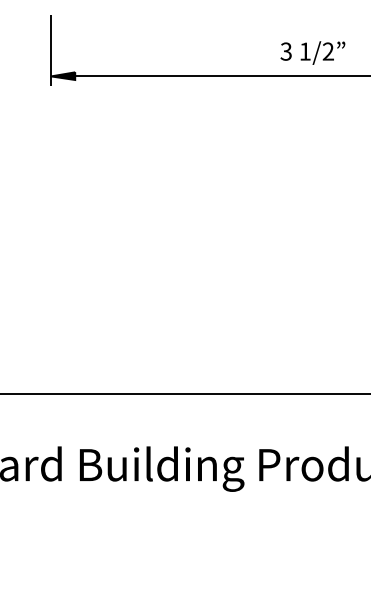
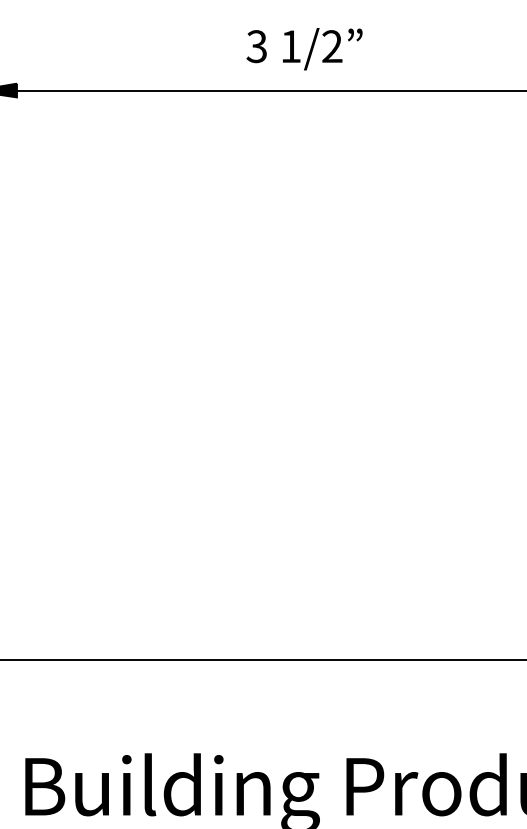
text: (312, 52) -> (303, 48), moved

